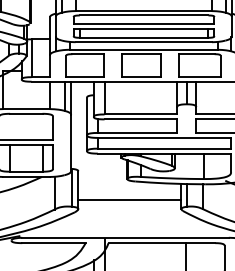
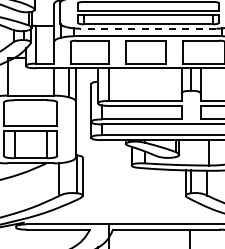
line: (143, 42) -> (147, 29), solid -> dashed
line: (129, 199) -> (133, 186), removed

